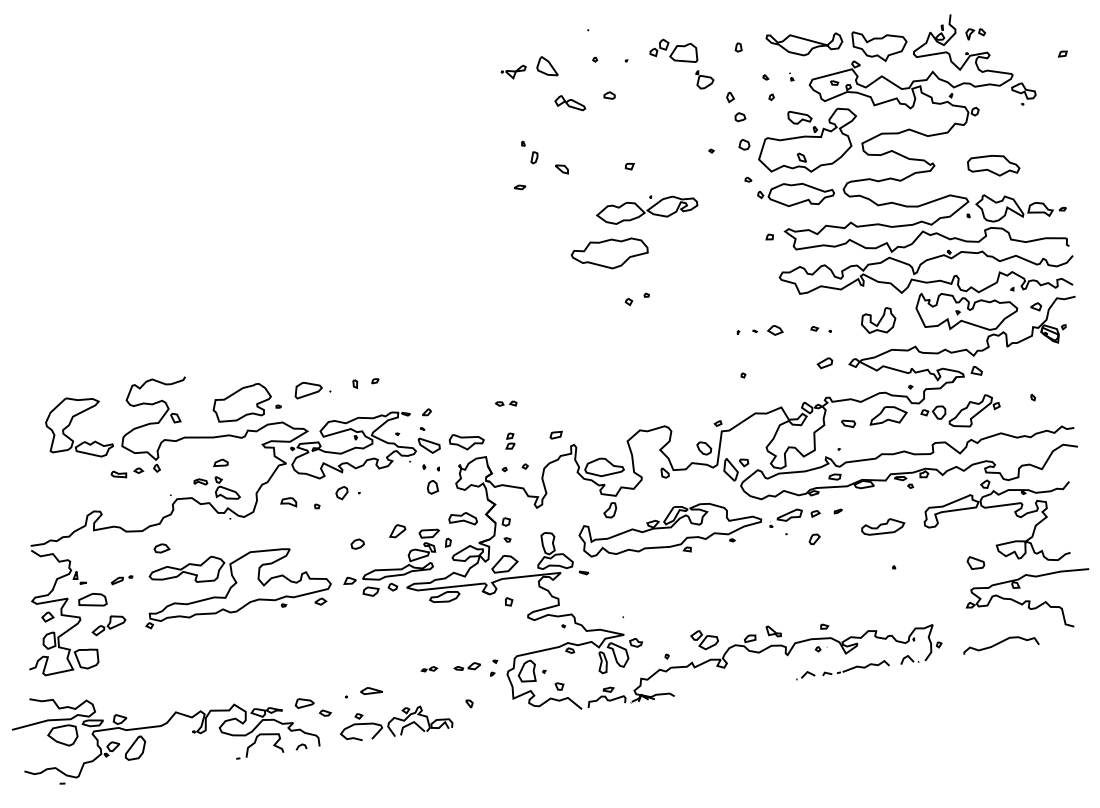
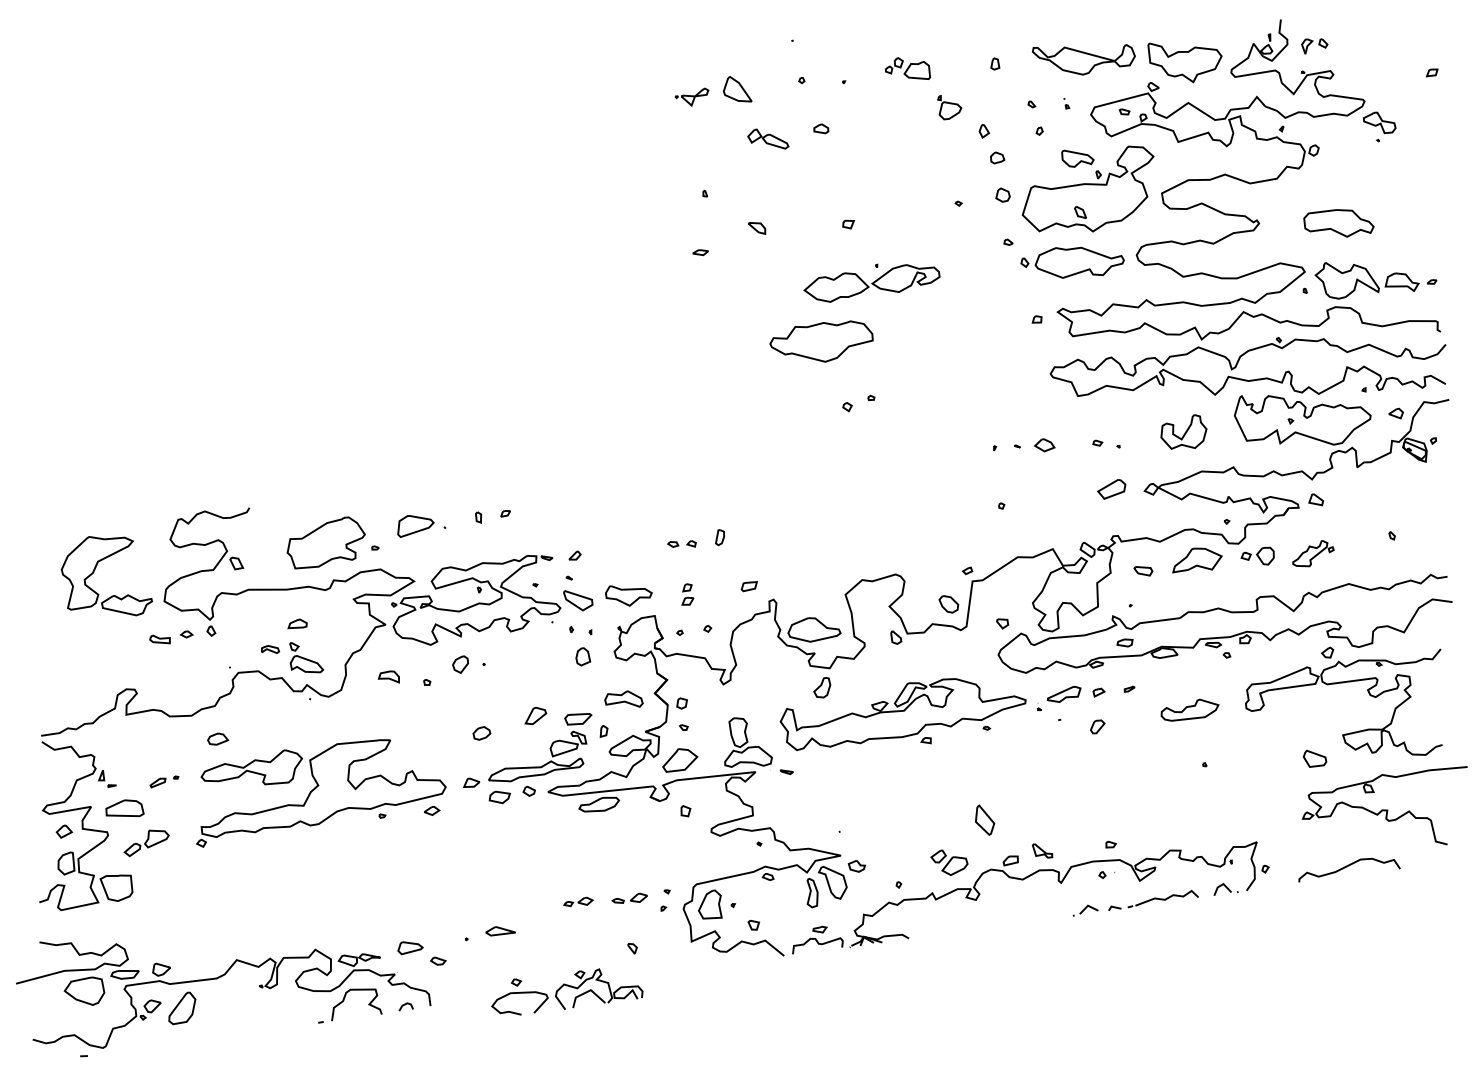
part: (673, 50) -> (907, 68), size x0.7
part: (534, 157) -> (720, 537), moved
part: (824, 363) -> (1111, 489), size x1.4
part: (974, 410) -> (1313, 553), size x0.6
part: (731, 469) -> (985, 819), moved
part: (429, 668) -> (578, 901), size x1.4
part: (396, 723) -> (567, 991), moved

